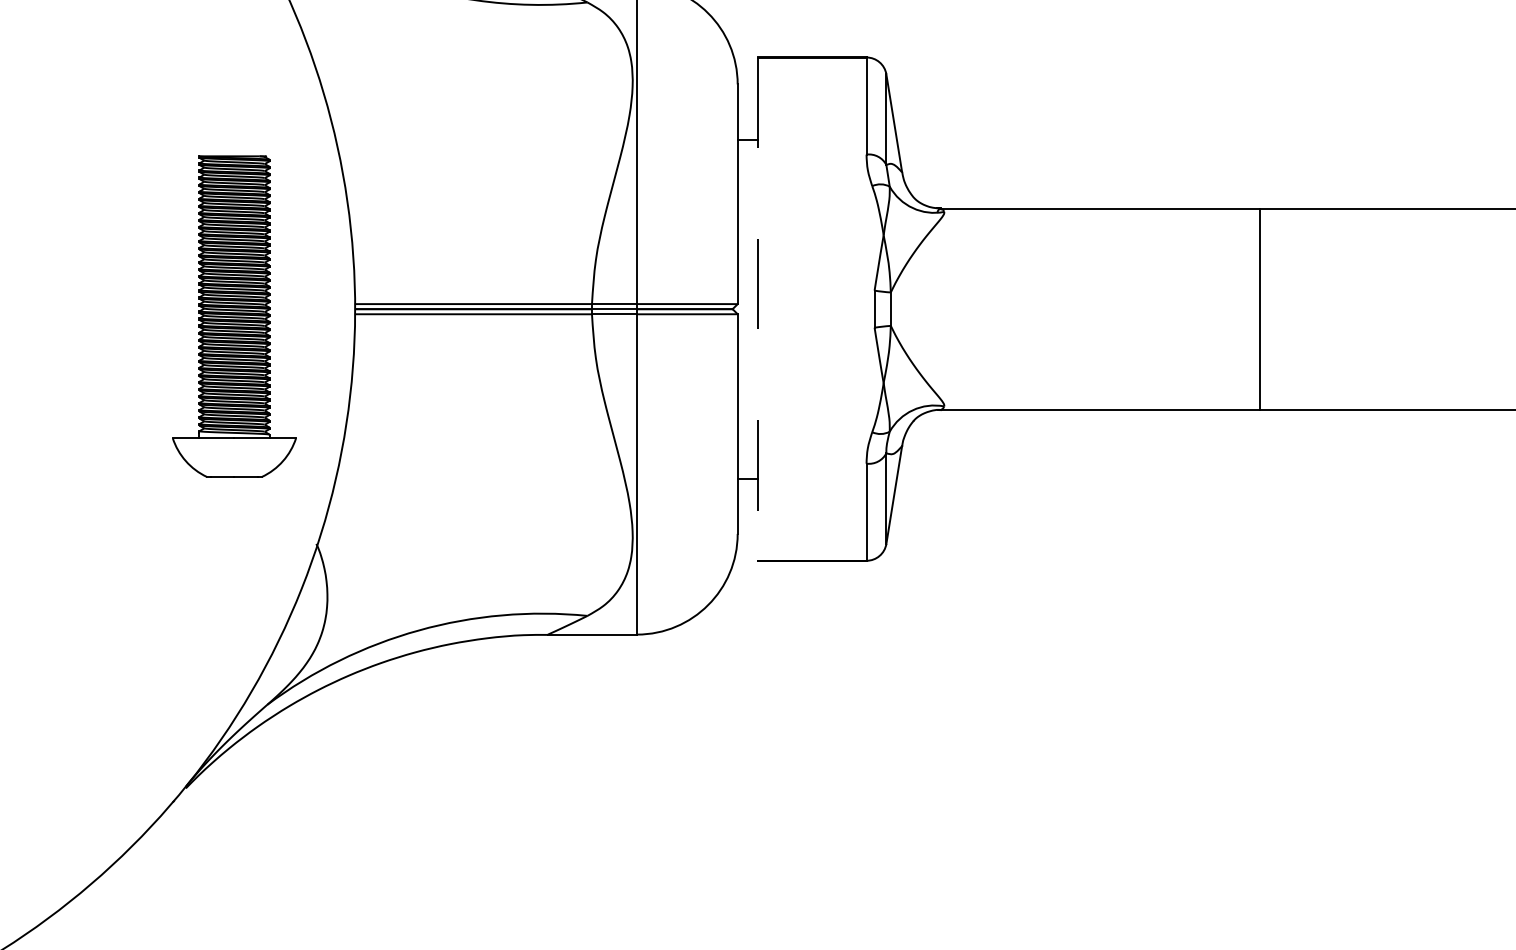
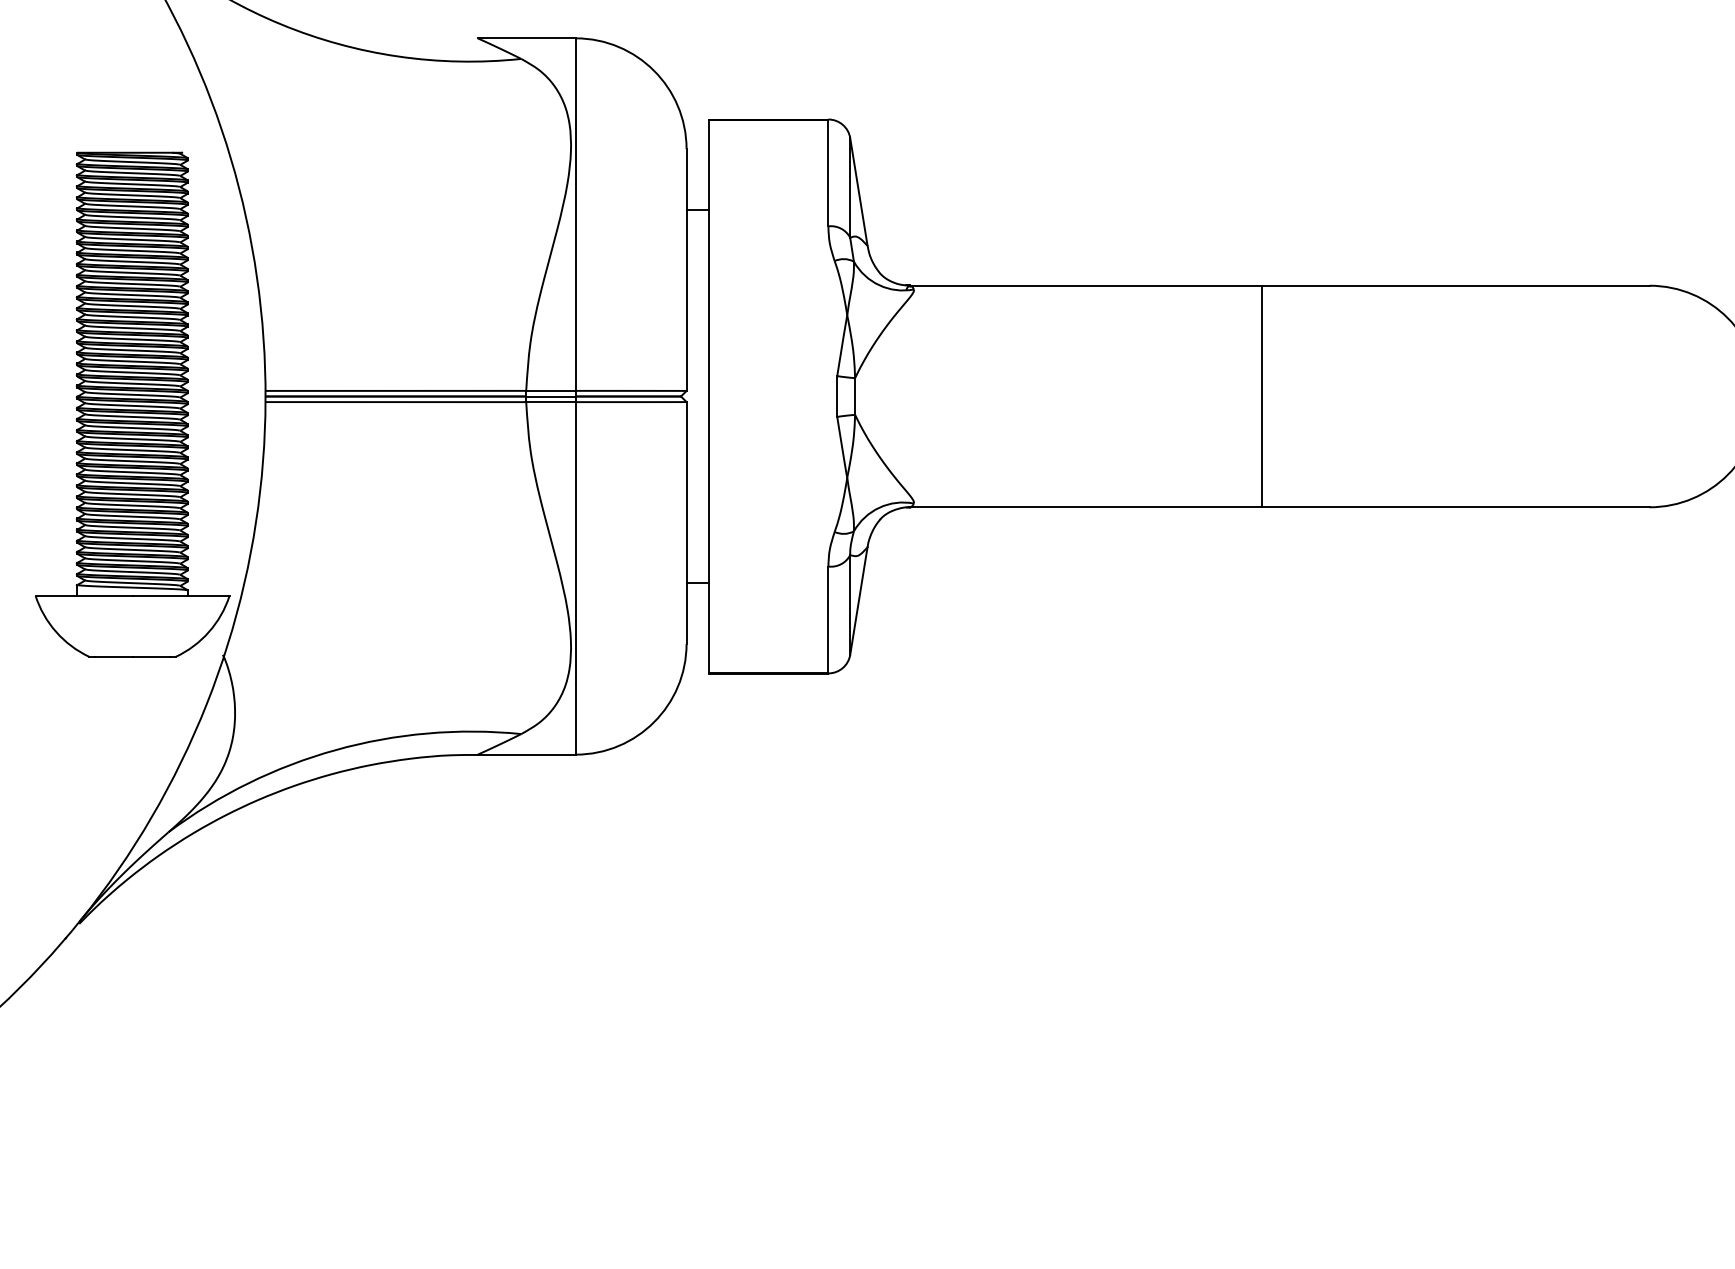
line: (757, 309) -> (708, 396), dashed -> solid
part: (234, 316) -> (132, 404), size x1.43

